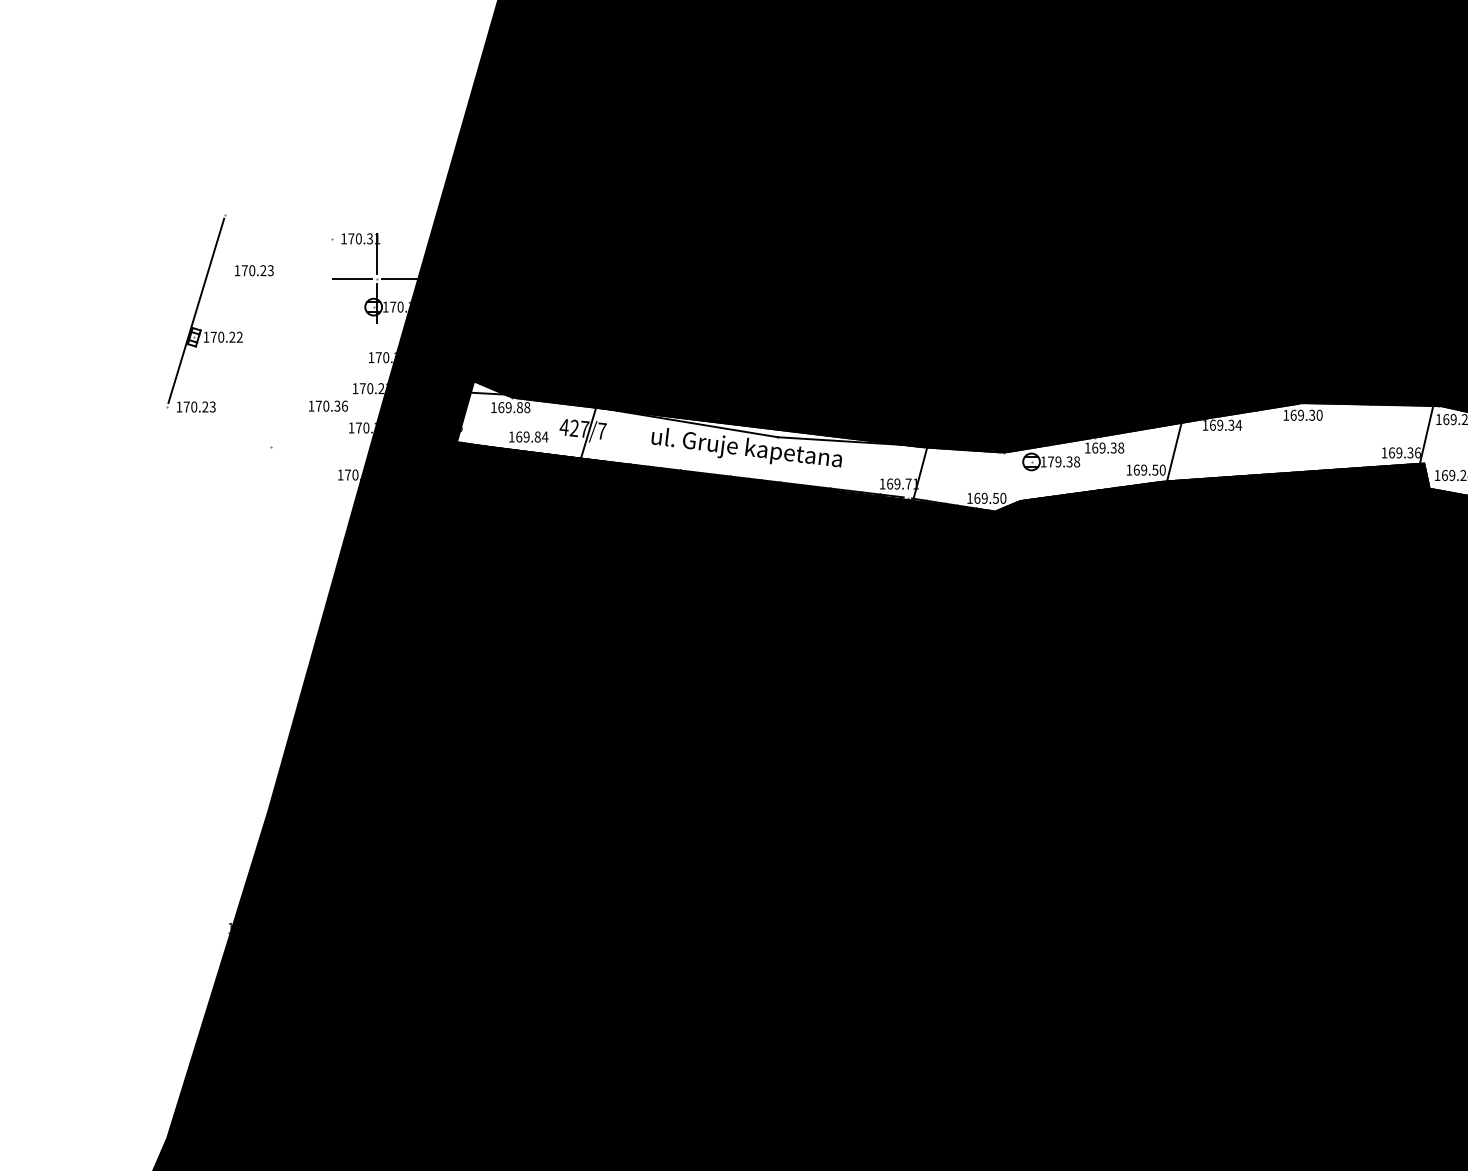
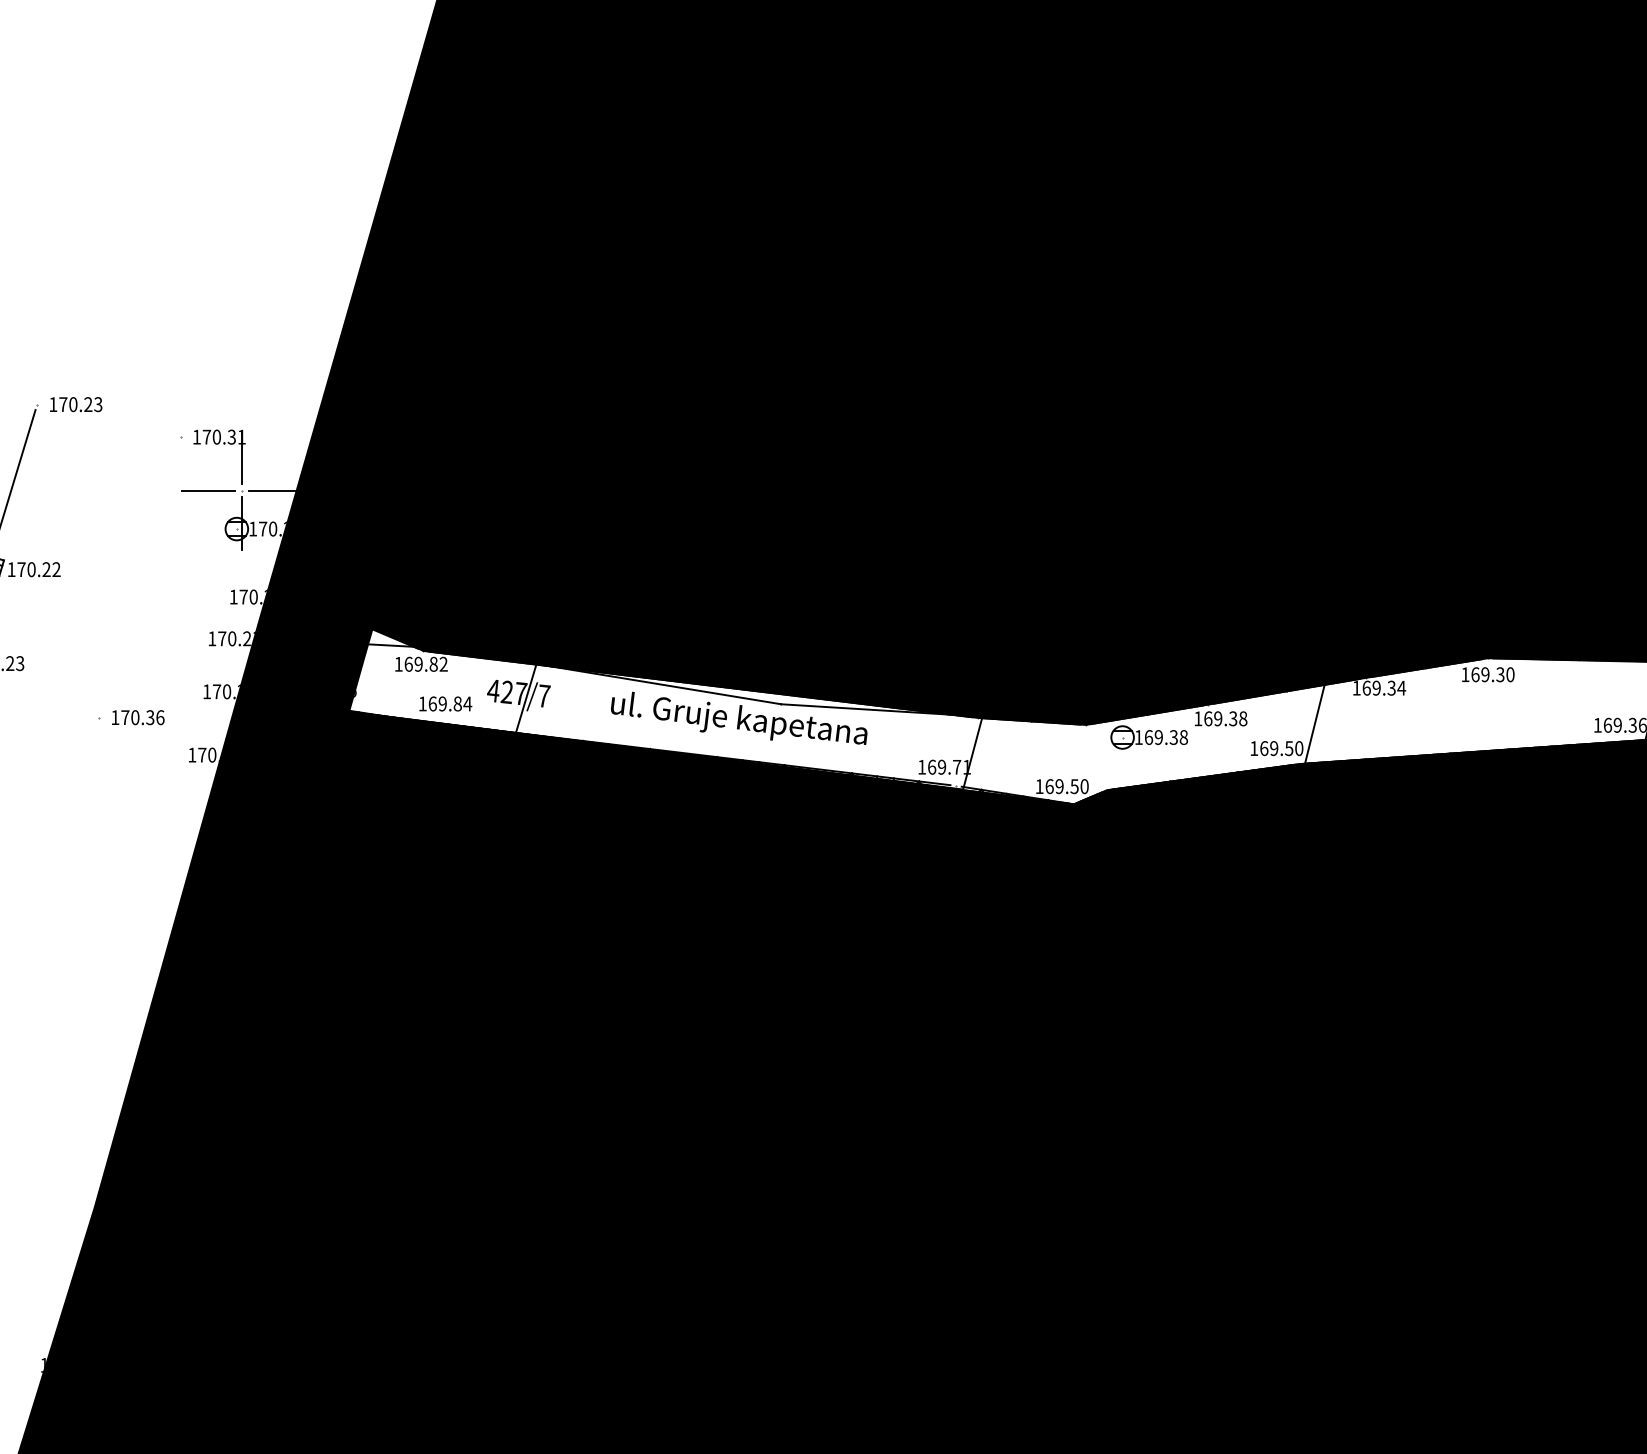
text: (254, 270) -> (76, 404), moved
text: (328, 405) -> (138, 716), moved
text: (527, 407) -> (443, 664), 169.88 -> 169.82
text: (1051, 461) -> (1149, 736), 179.38 -> 169.38

